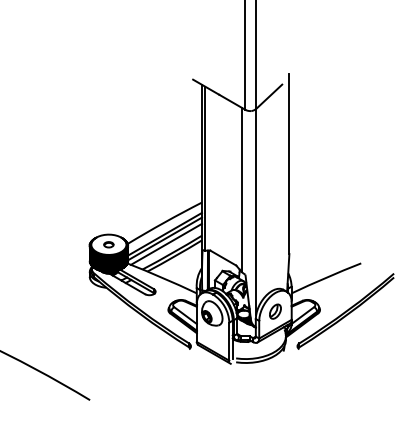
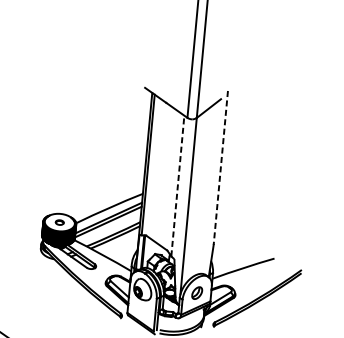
line: (289, 164) -> (220, 168), solid -> dashed
line: (241, 189) -> (177, 185), solid -> dashed
line: (165, 243) -> (108, 226), removed

